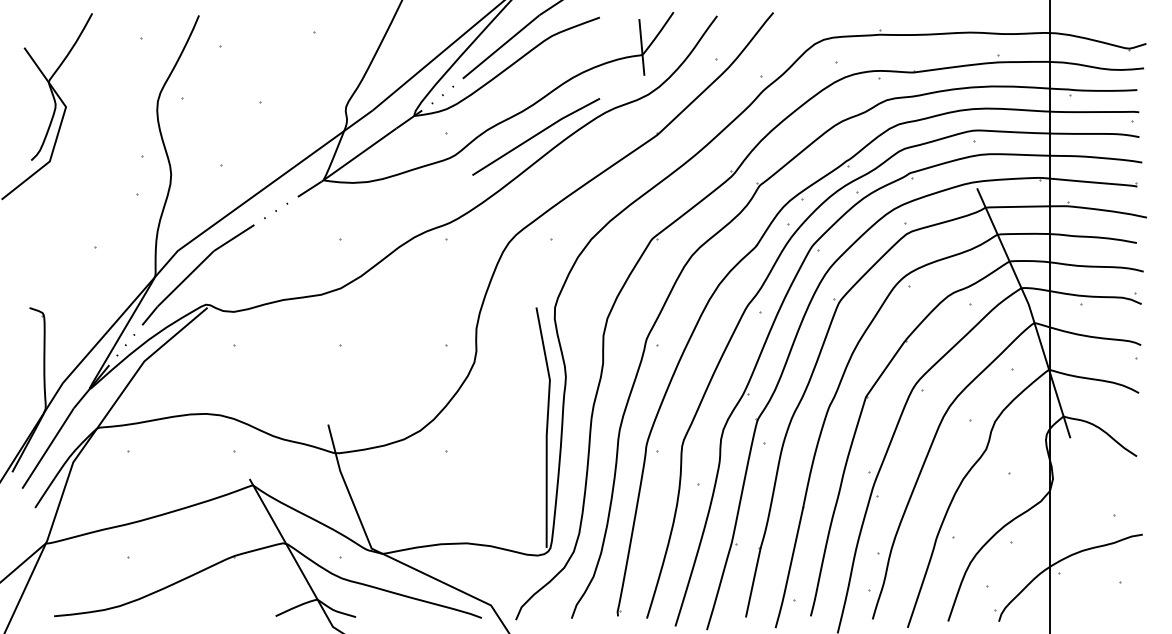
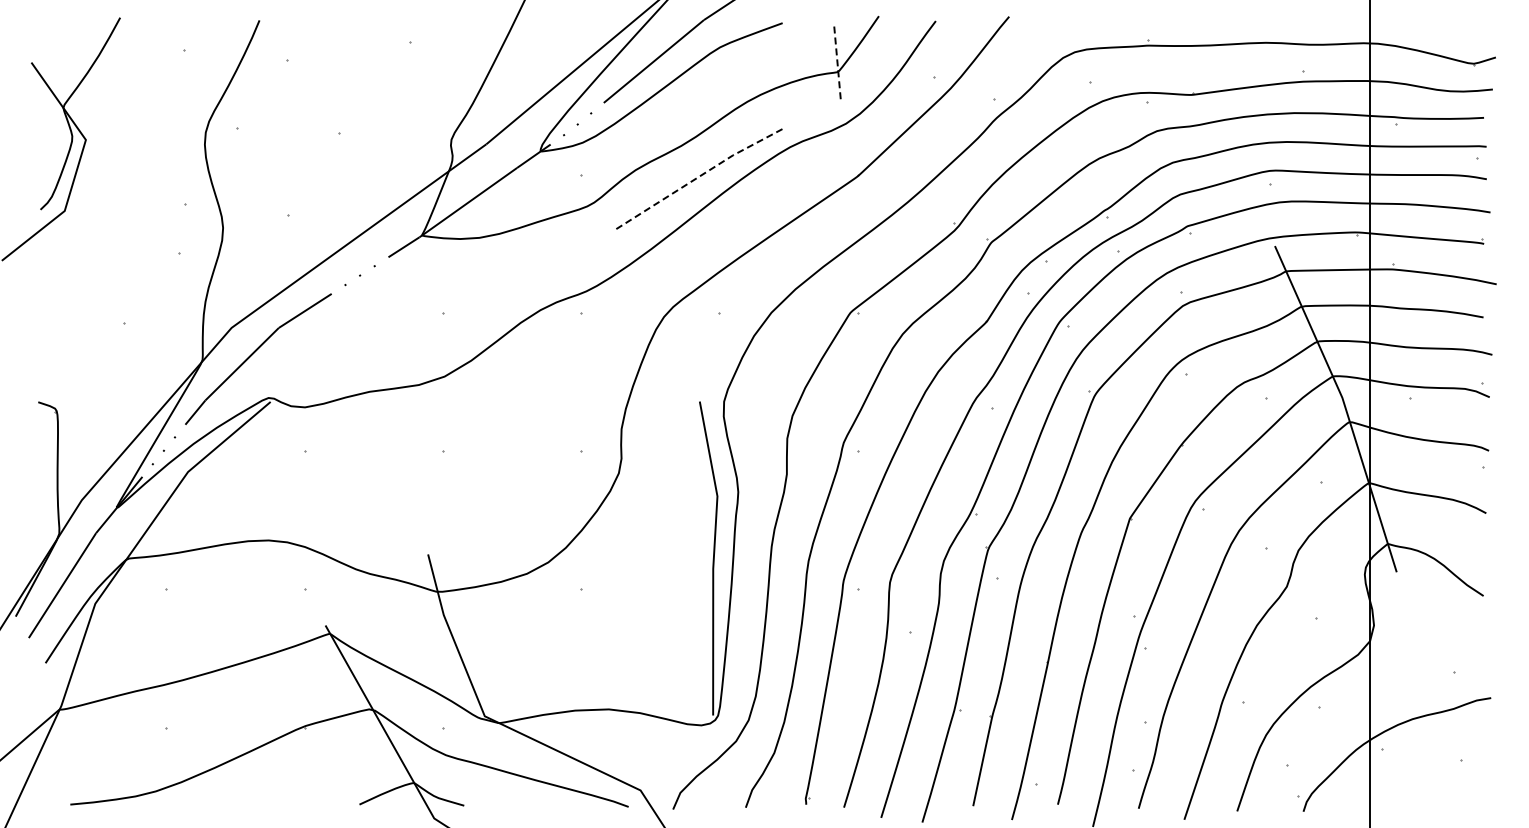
line: (641, 46) -> (837, 61), solid -> dashed
line: (536, 135) -> (699, 176), solid -> dashed

